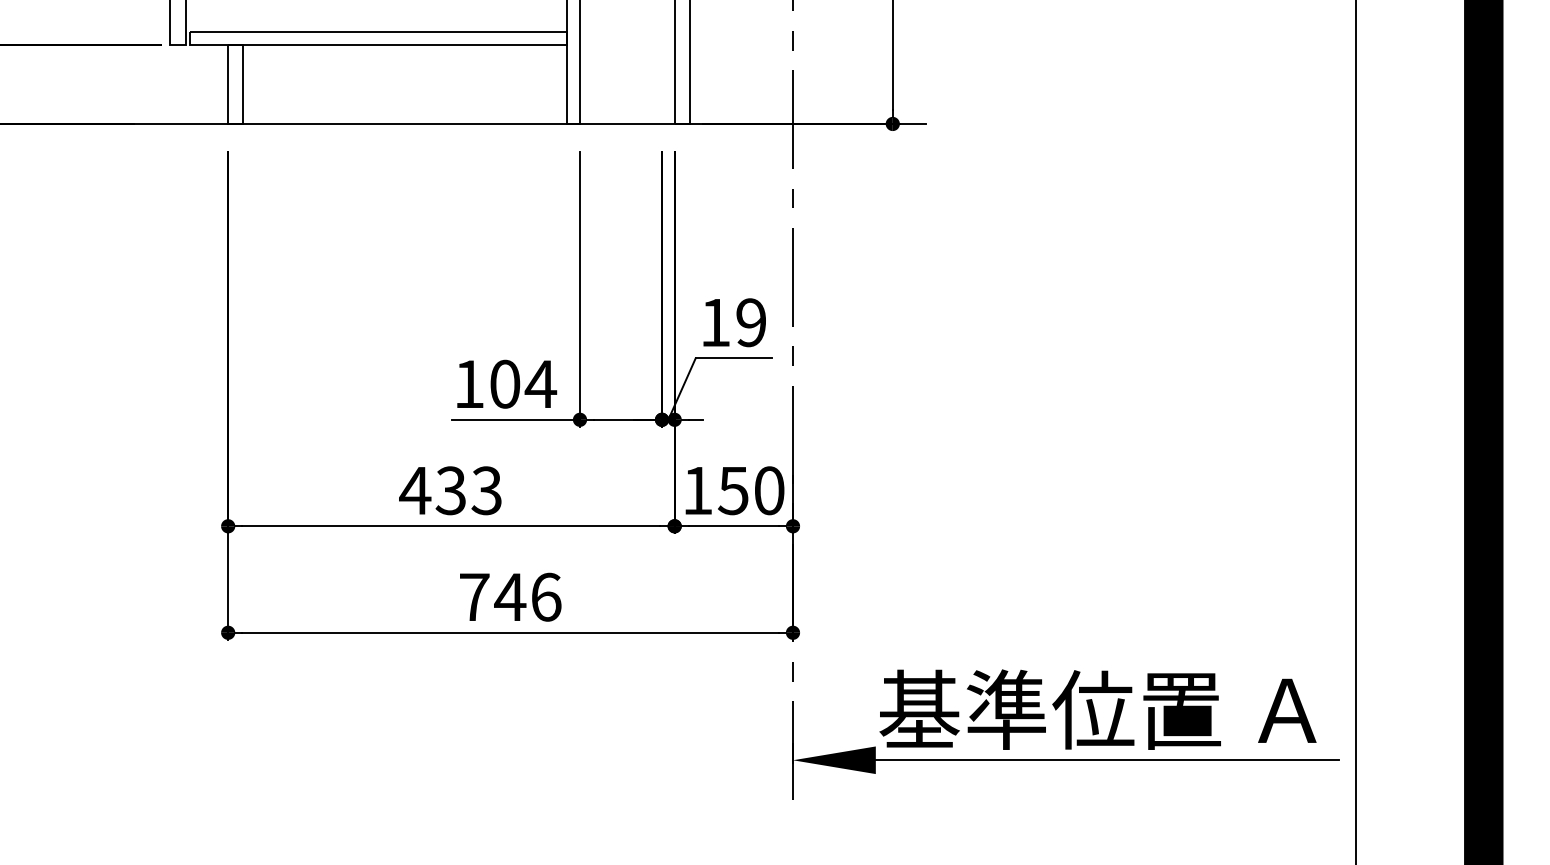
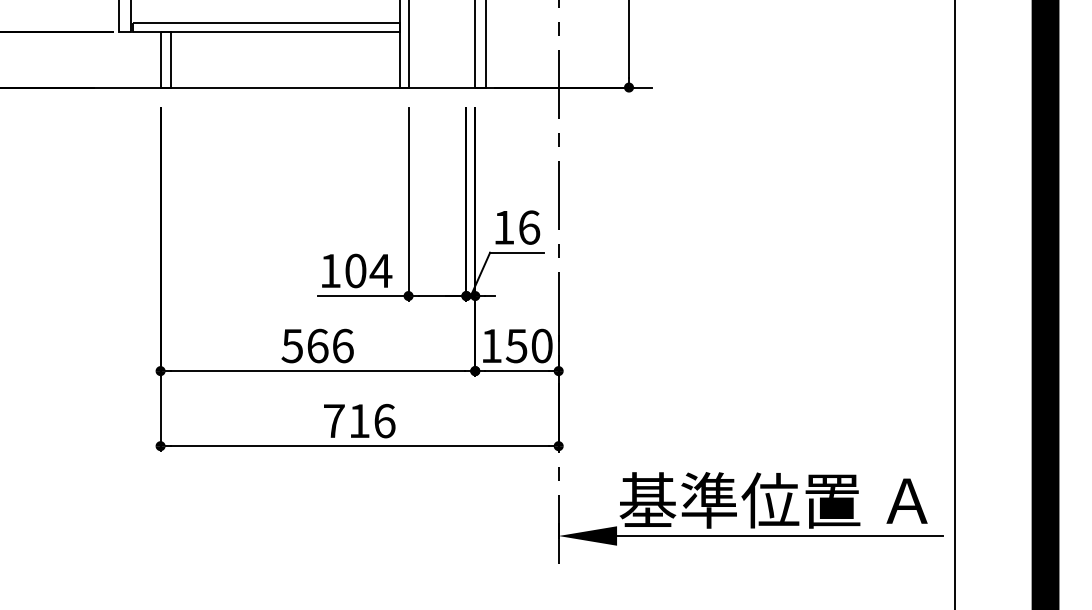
text: (751, 322) -> (529, 227), 19 -> 16
text: (450, 490) -> (317, 345), 433 -> 566
text: (510, 596) -> (359, 420), 746 -> 716

